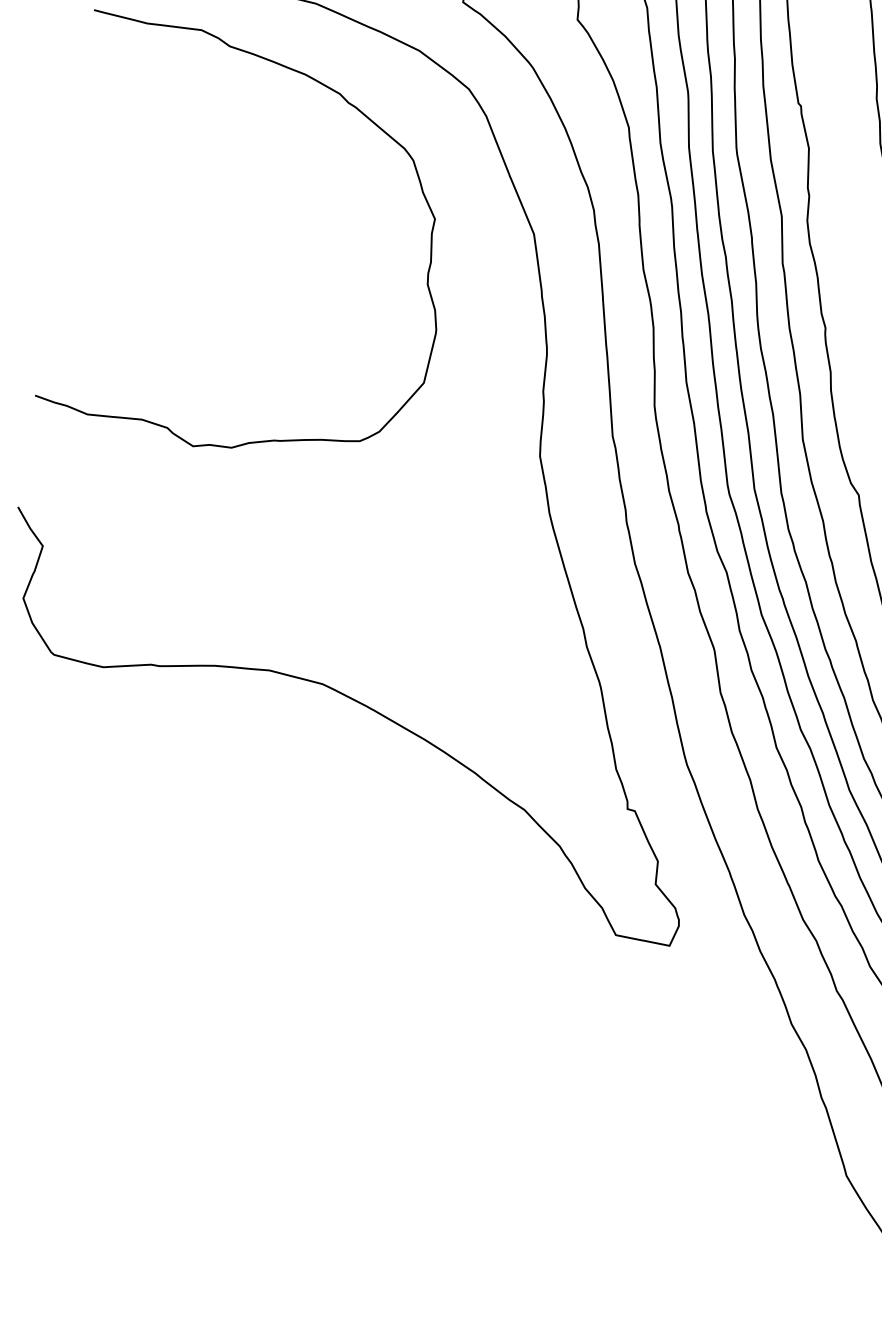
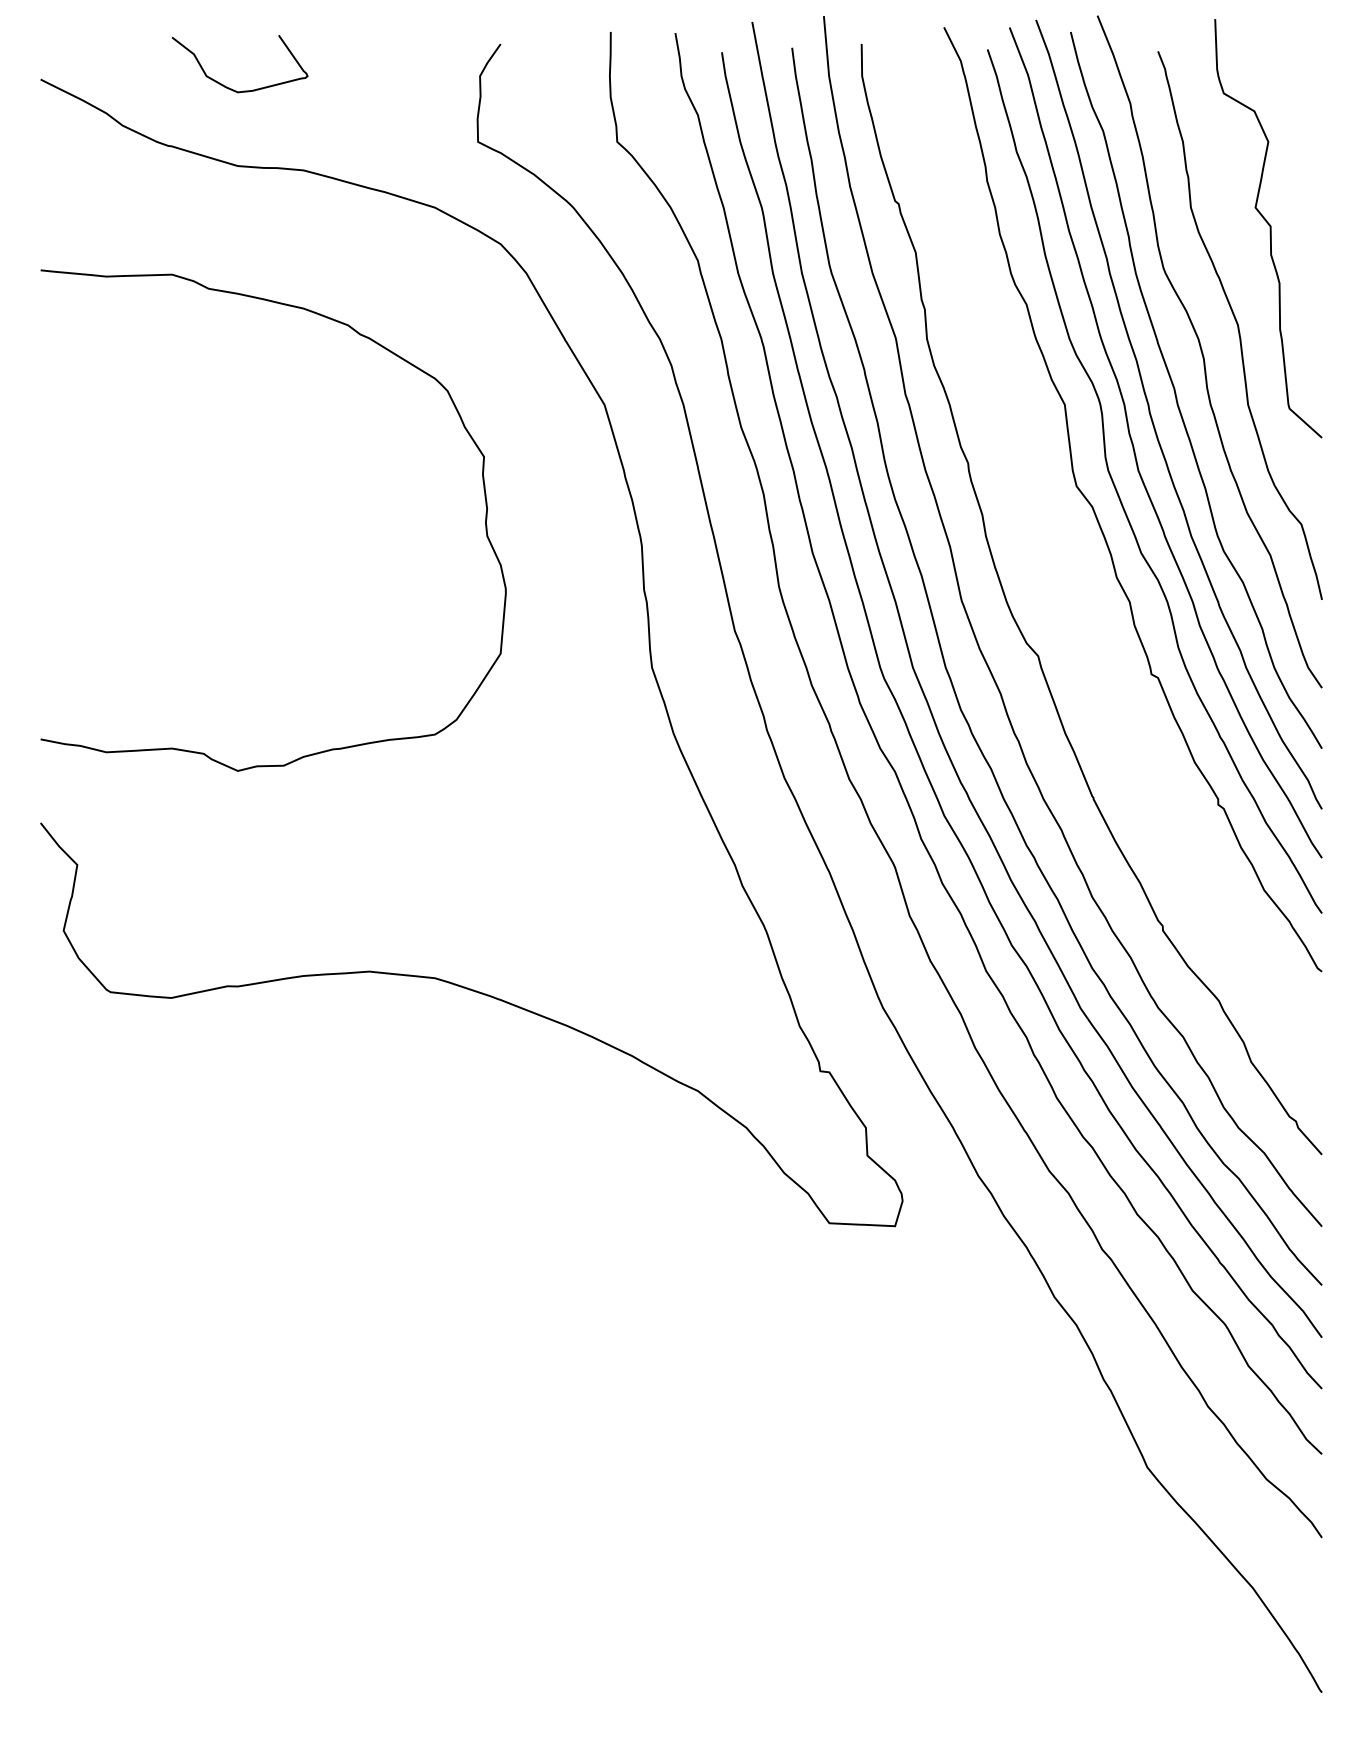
curve: (347, 103) -> (359, 335), moved

